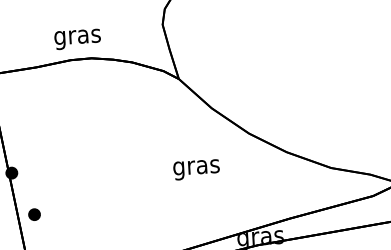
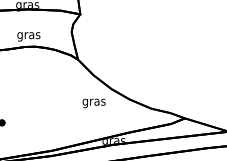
text: (195, 169) -> (93, 103), moved

